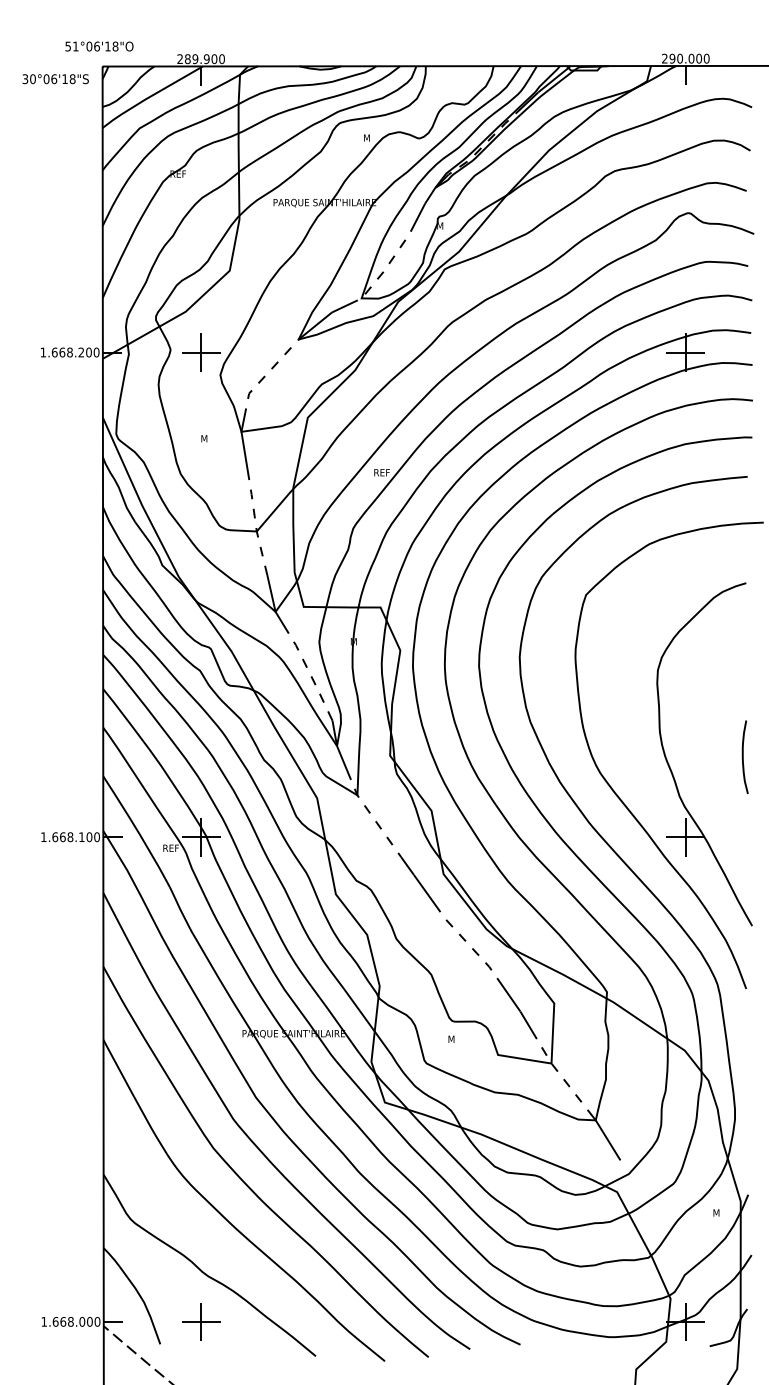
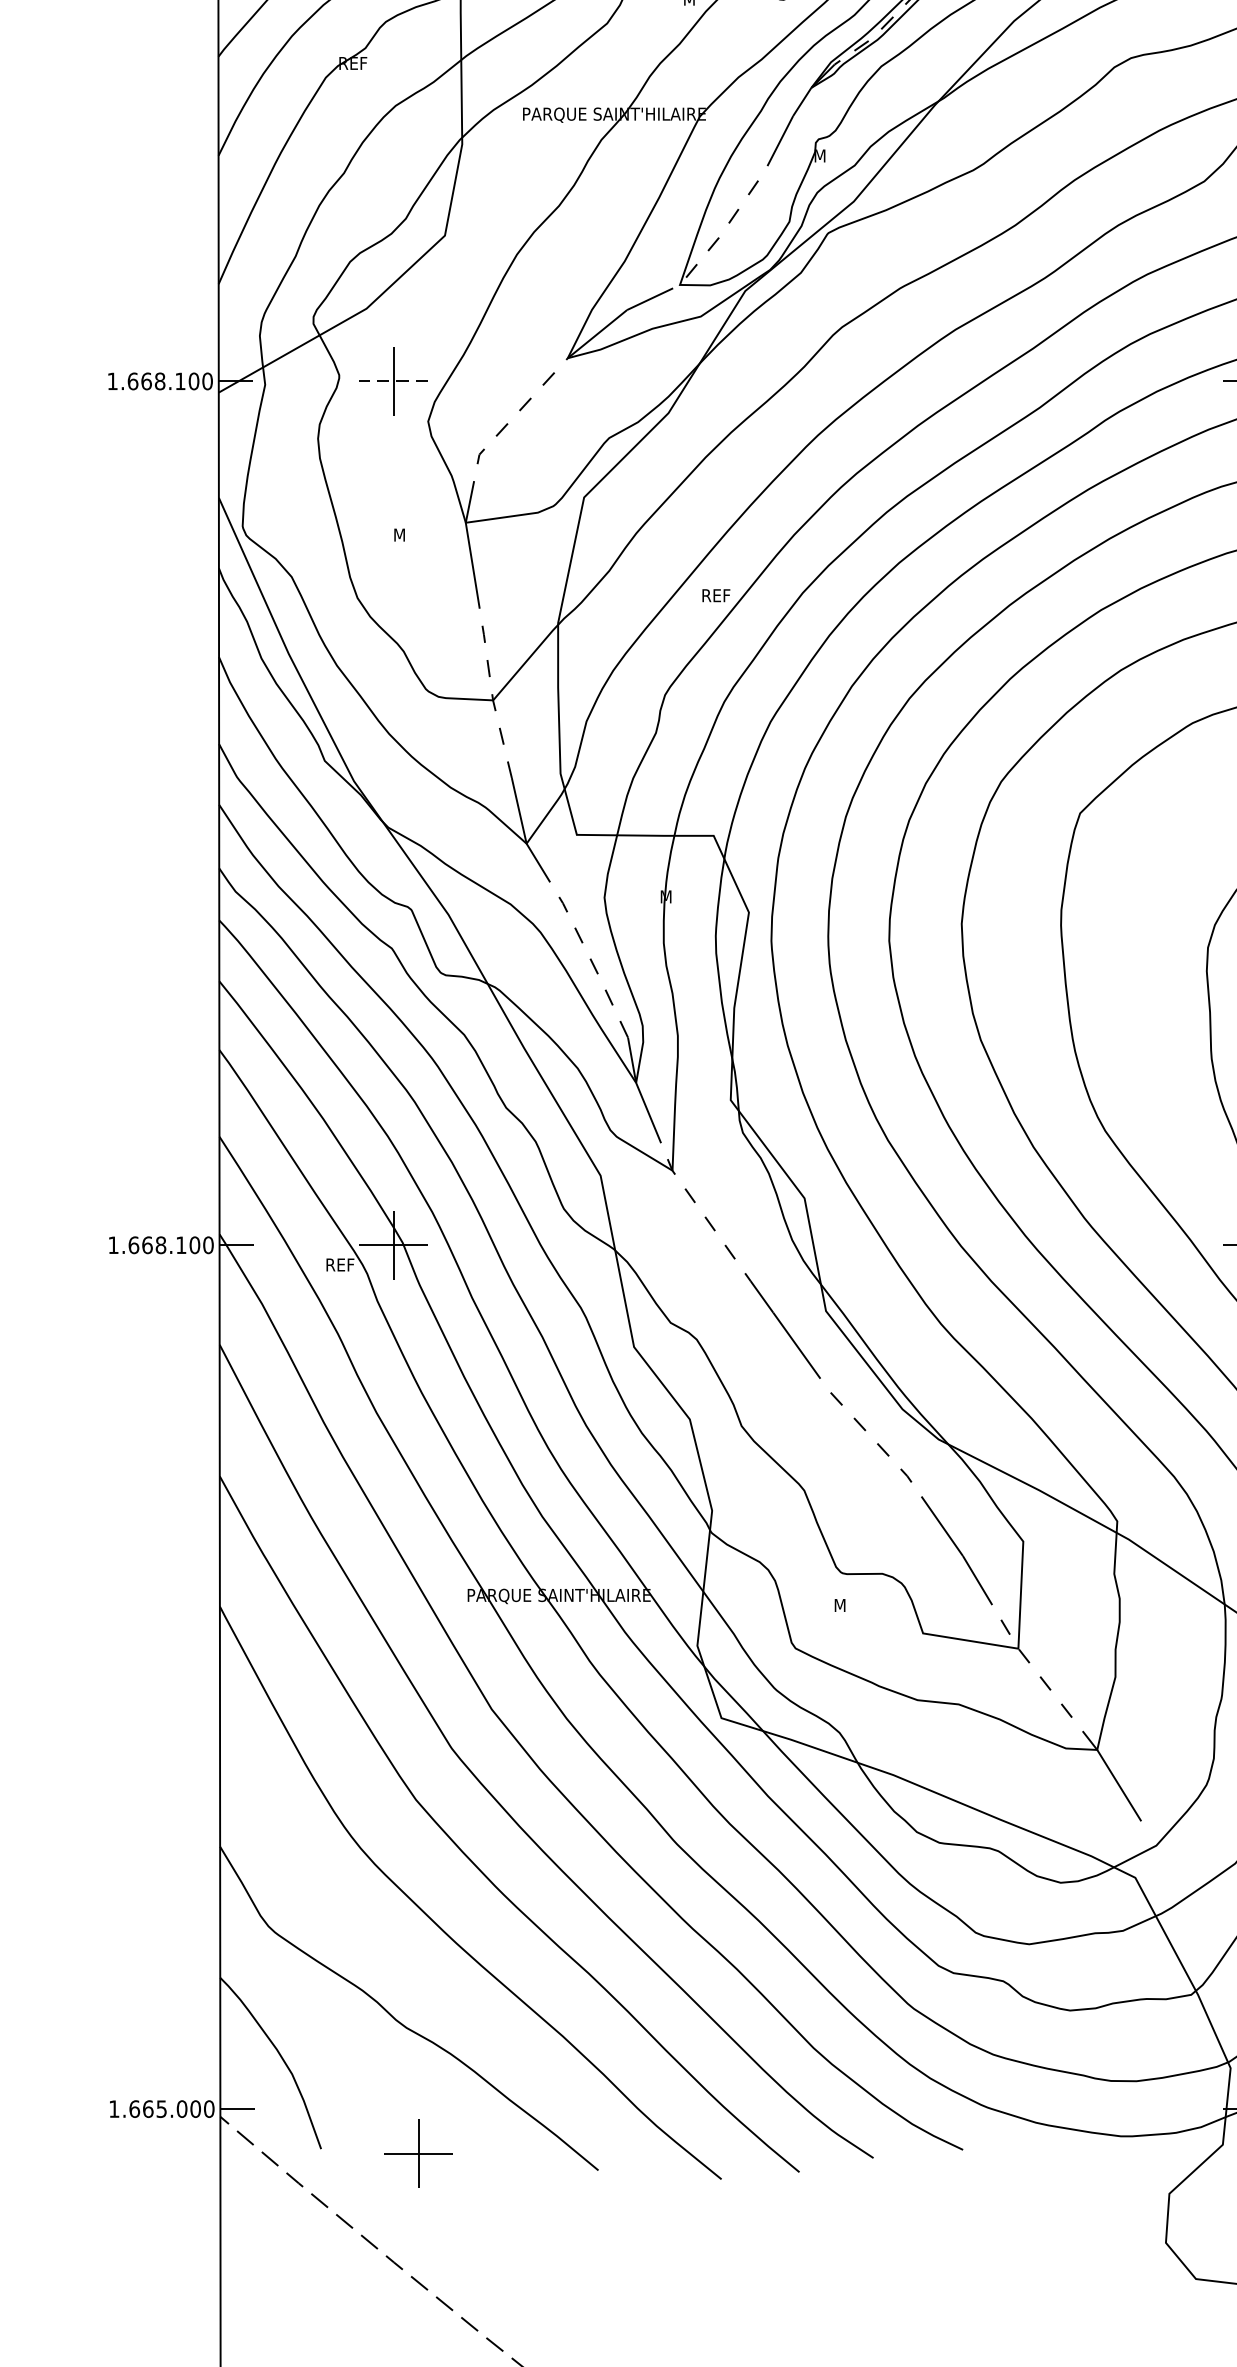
text: (80, 352) -> (178, 381), 1.668.200 -> 1.668.100
line: (200, 352) -> (392, 381), solid -> dashed
text: (70, 1321) -> (161, 2108), 1.668.000 -> 1.665.000
part: (201, 1321) -> (419, 2152), moved

